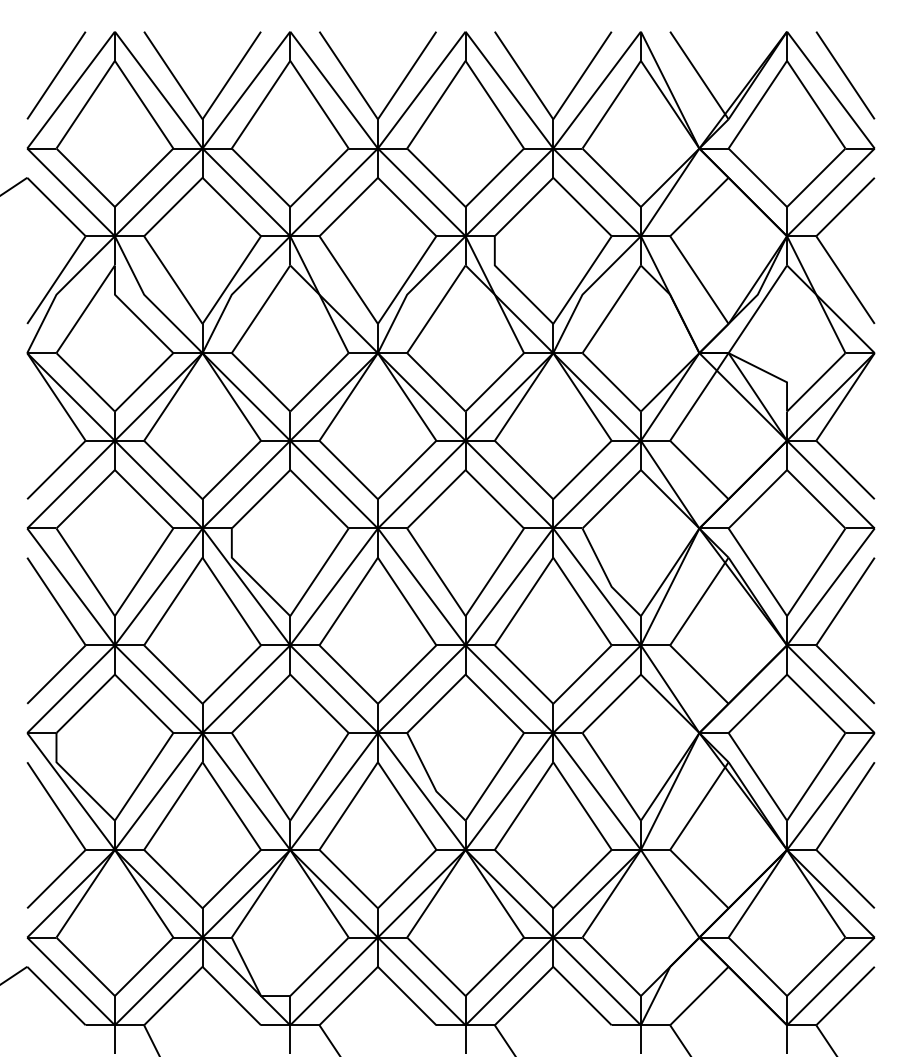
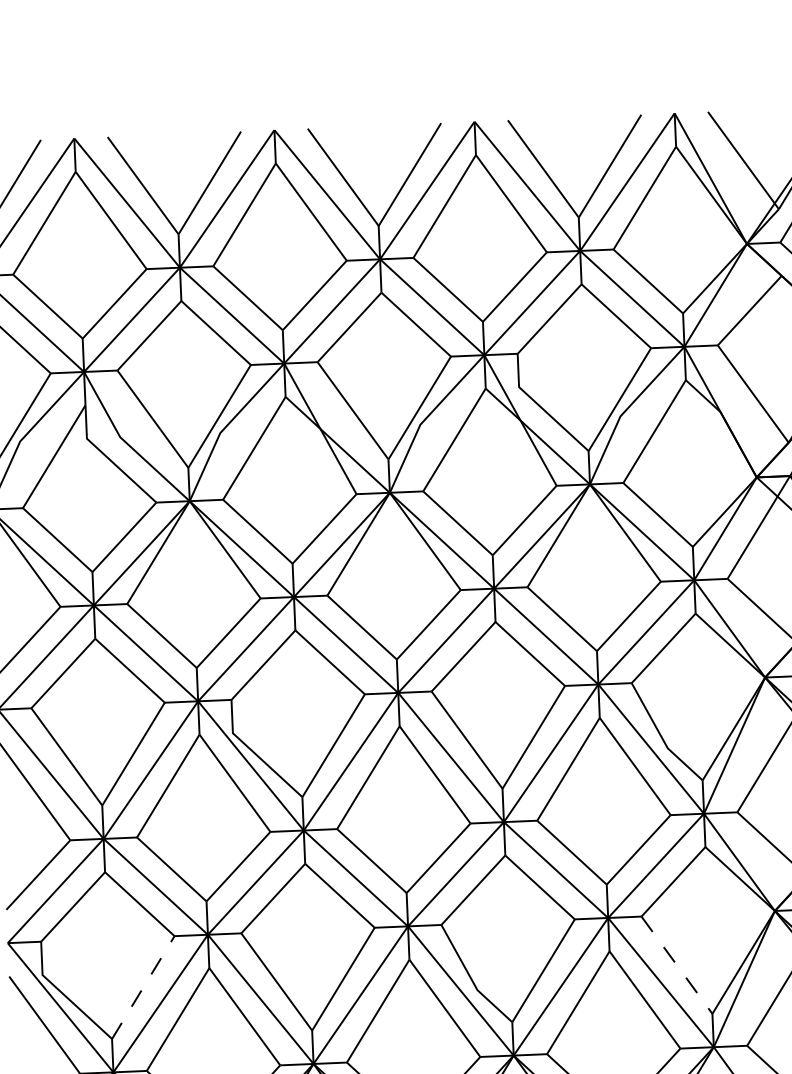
line: (144, 776) -> (143, 987), solid -> dashed
line: (611, 776) -> (676, 964), solid -> dashed

